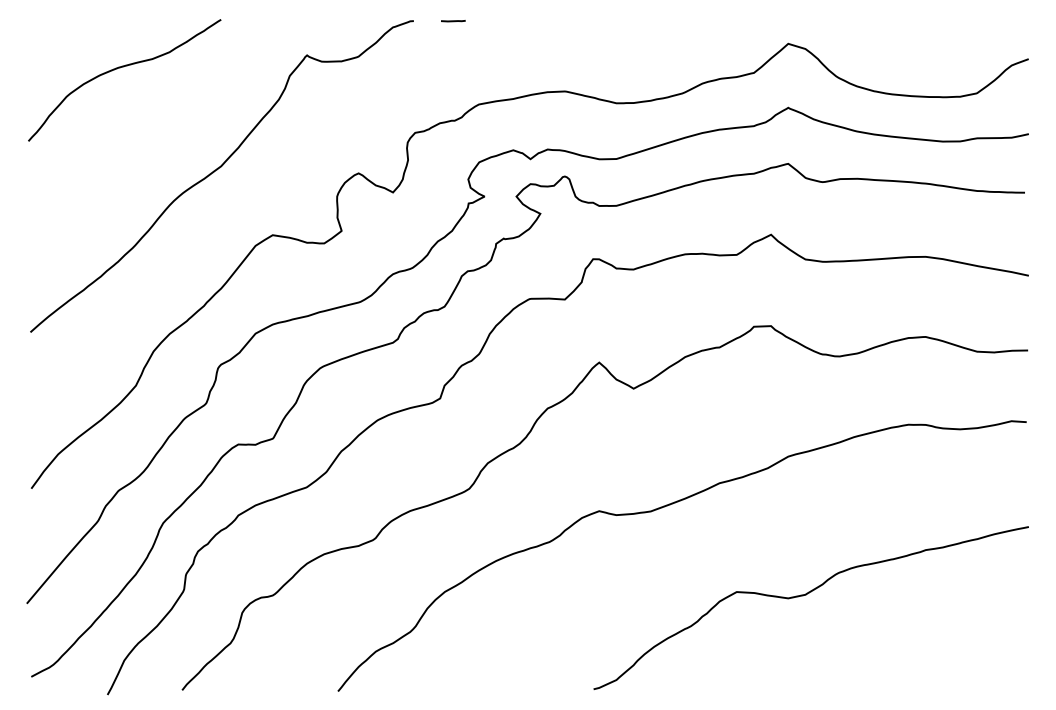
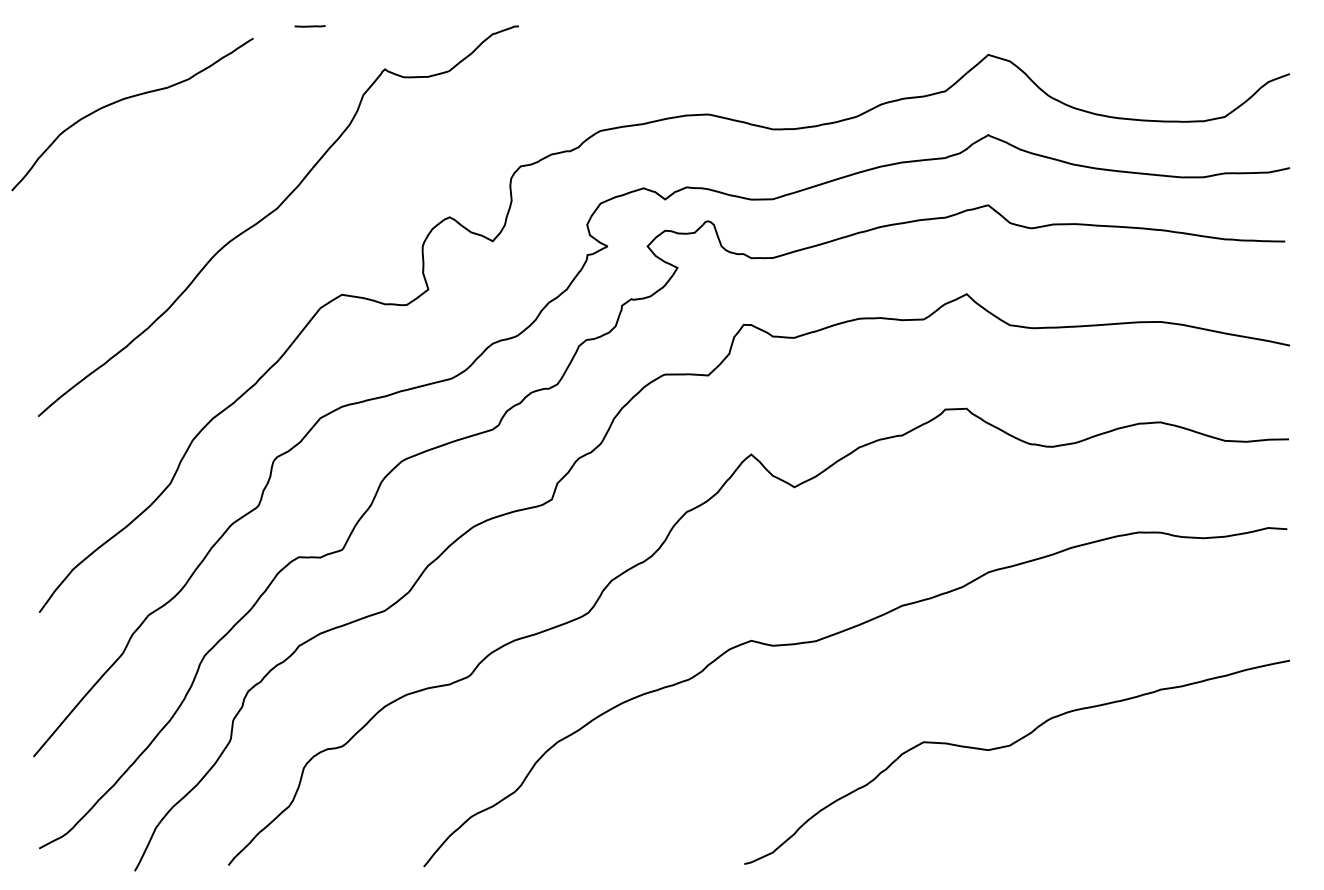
line: (453, 21) -> (310, 26), moved
curve: (120, 68) -> (127, 99), moved

